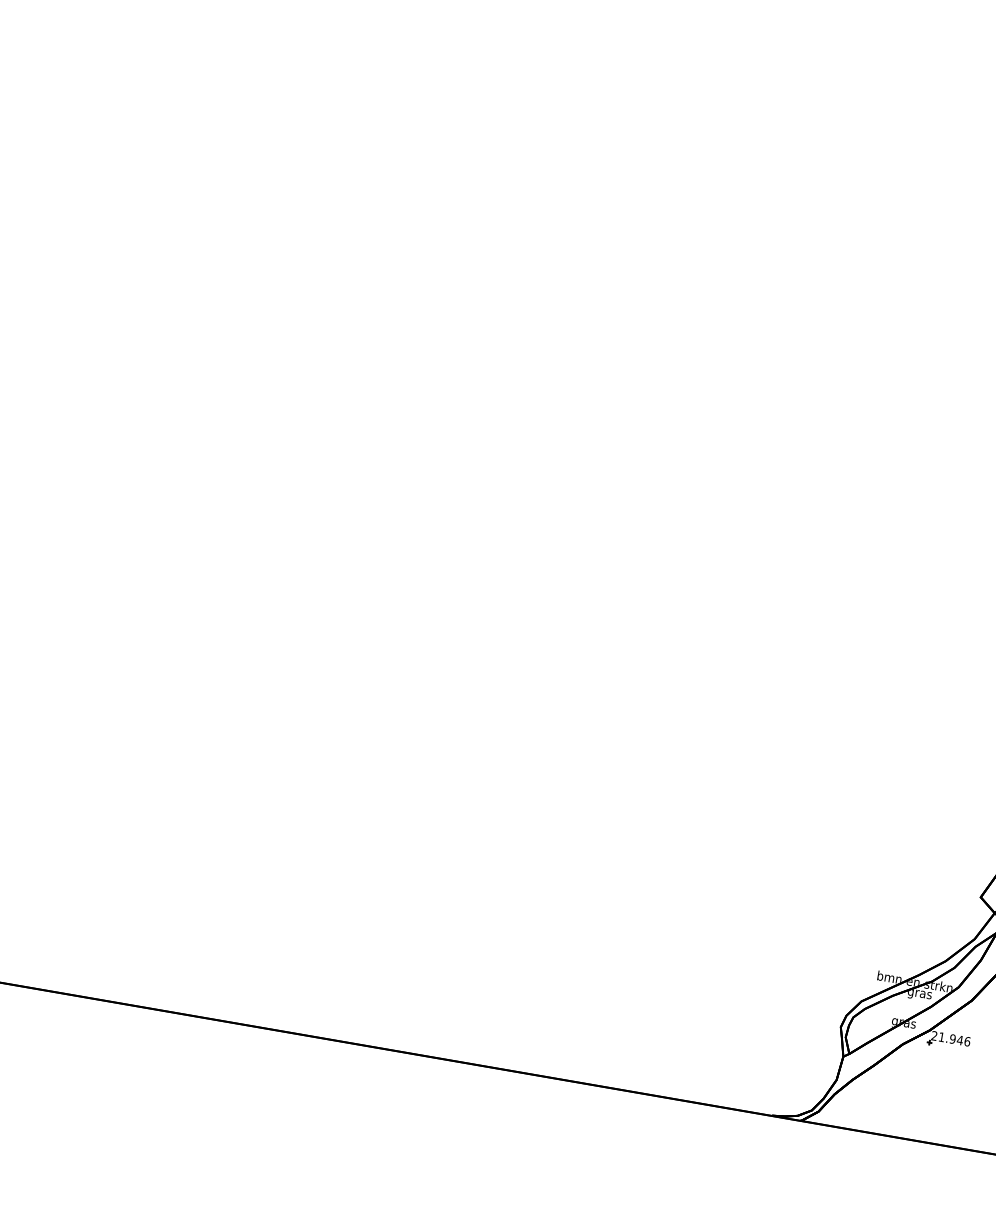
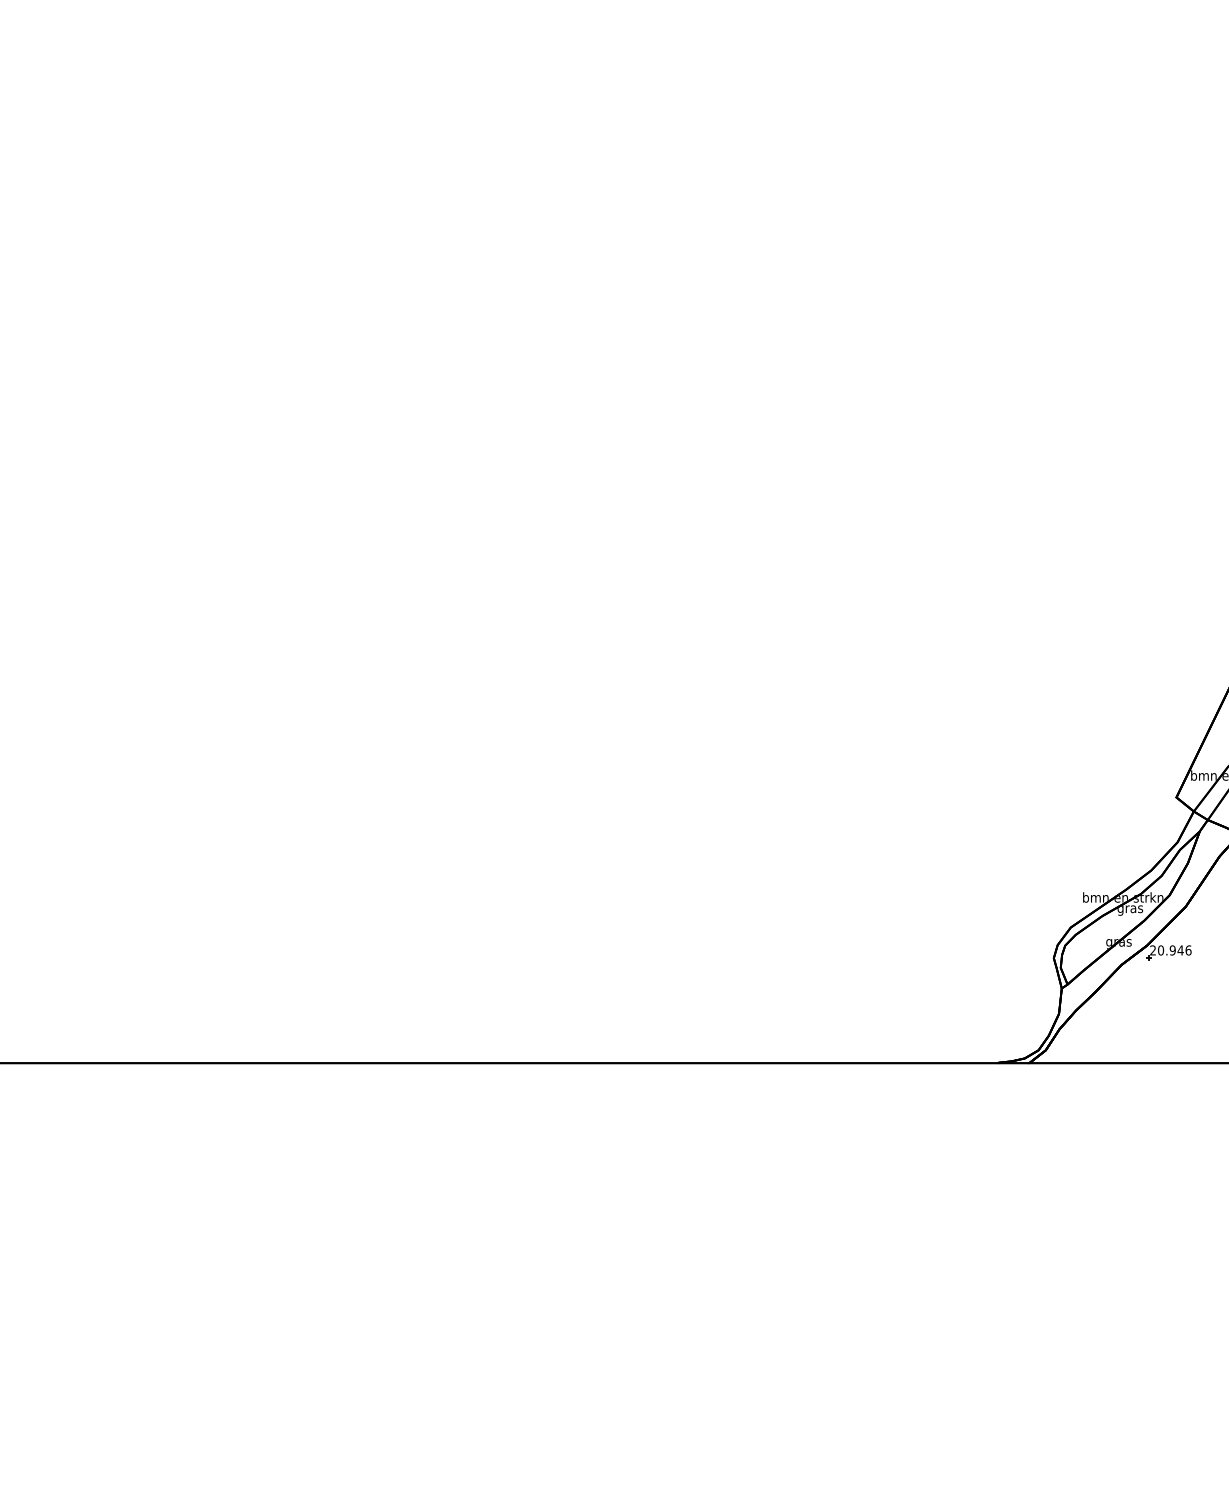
text: (942, 1037) -> (1161, 950), 21.946 -> 20.946

